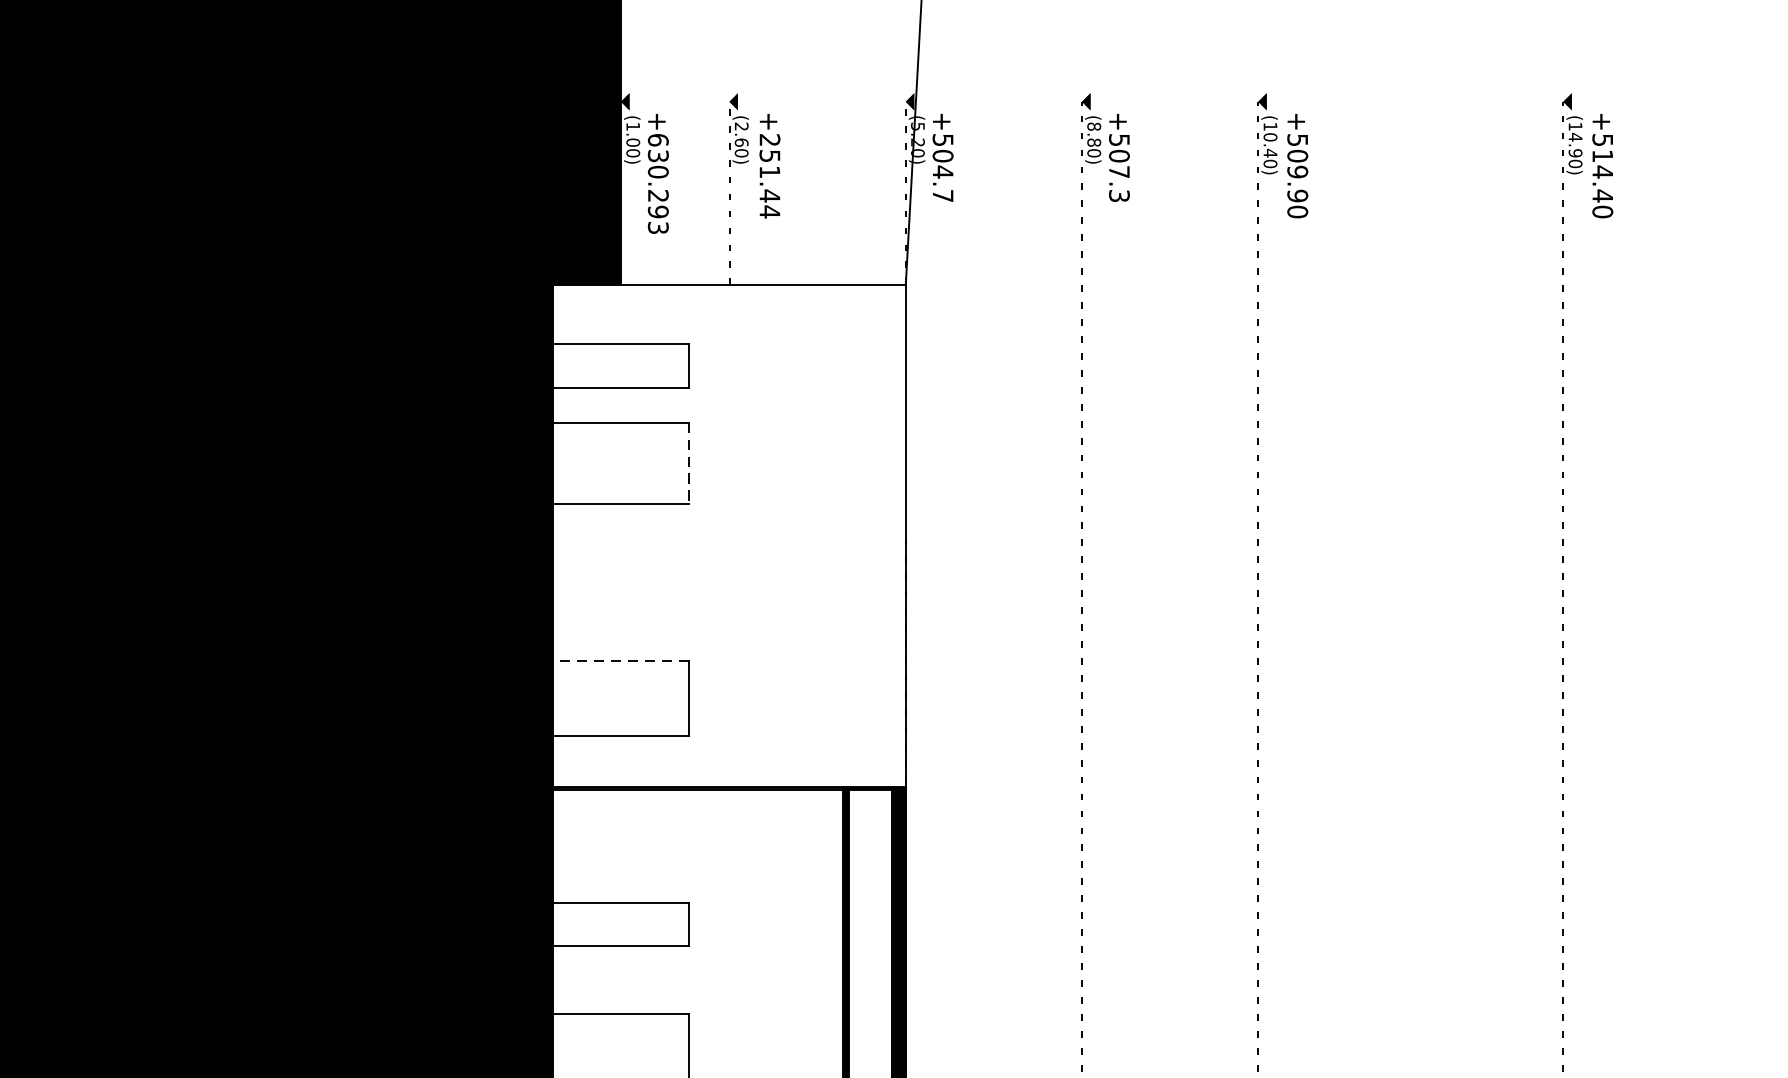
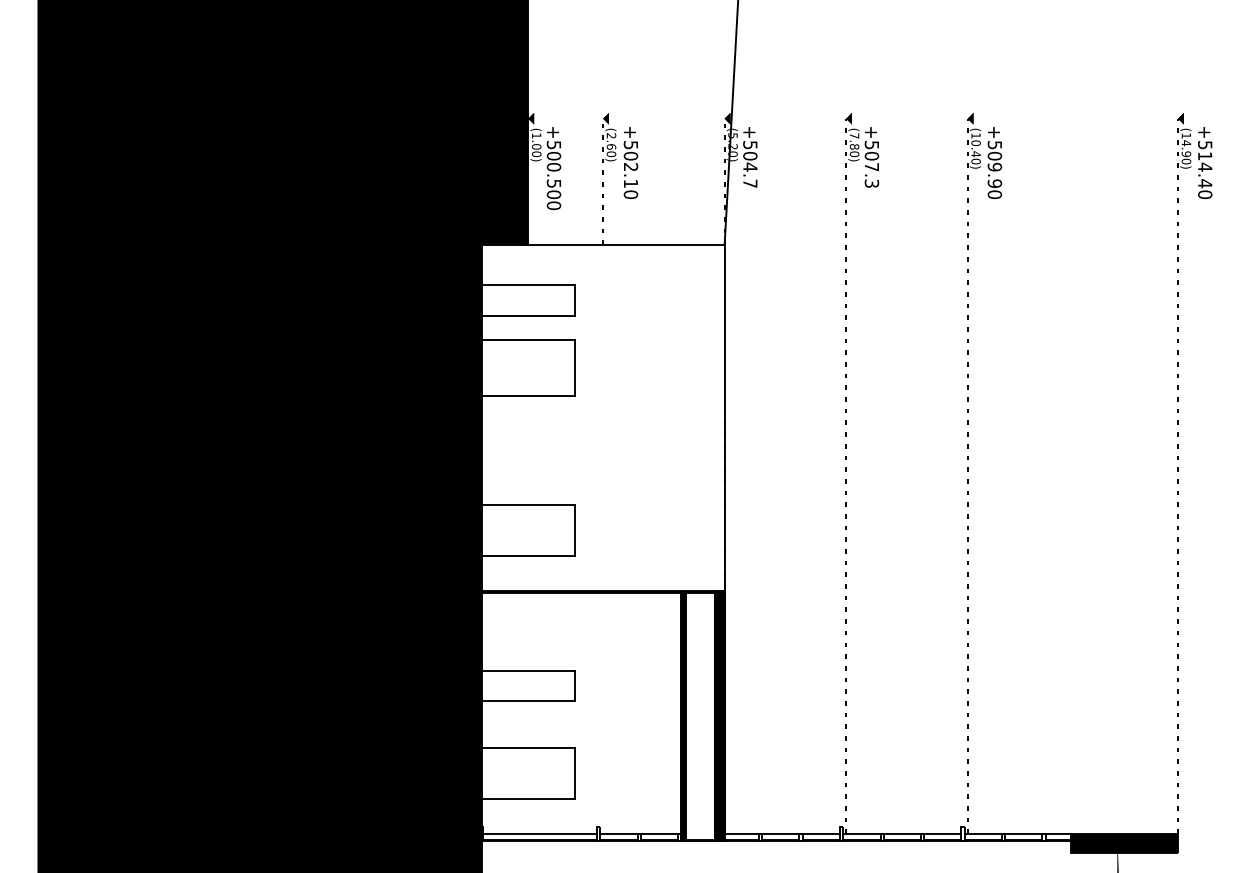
text: (1094, 126) -> (854, 135), (8.80) -> (7.80)
text: (769, 176) -> (630, 170), +251.44 -> +502.10
text: (657, 184) -> (553, 175), +630.293 -> +500.500
line: (689, 464) -> (575, 368), dashed -> solid
line: (621, 661) -> (528, 504), dashed -> solid

